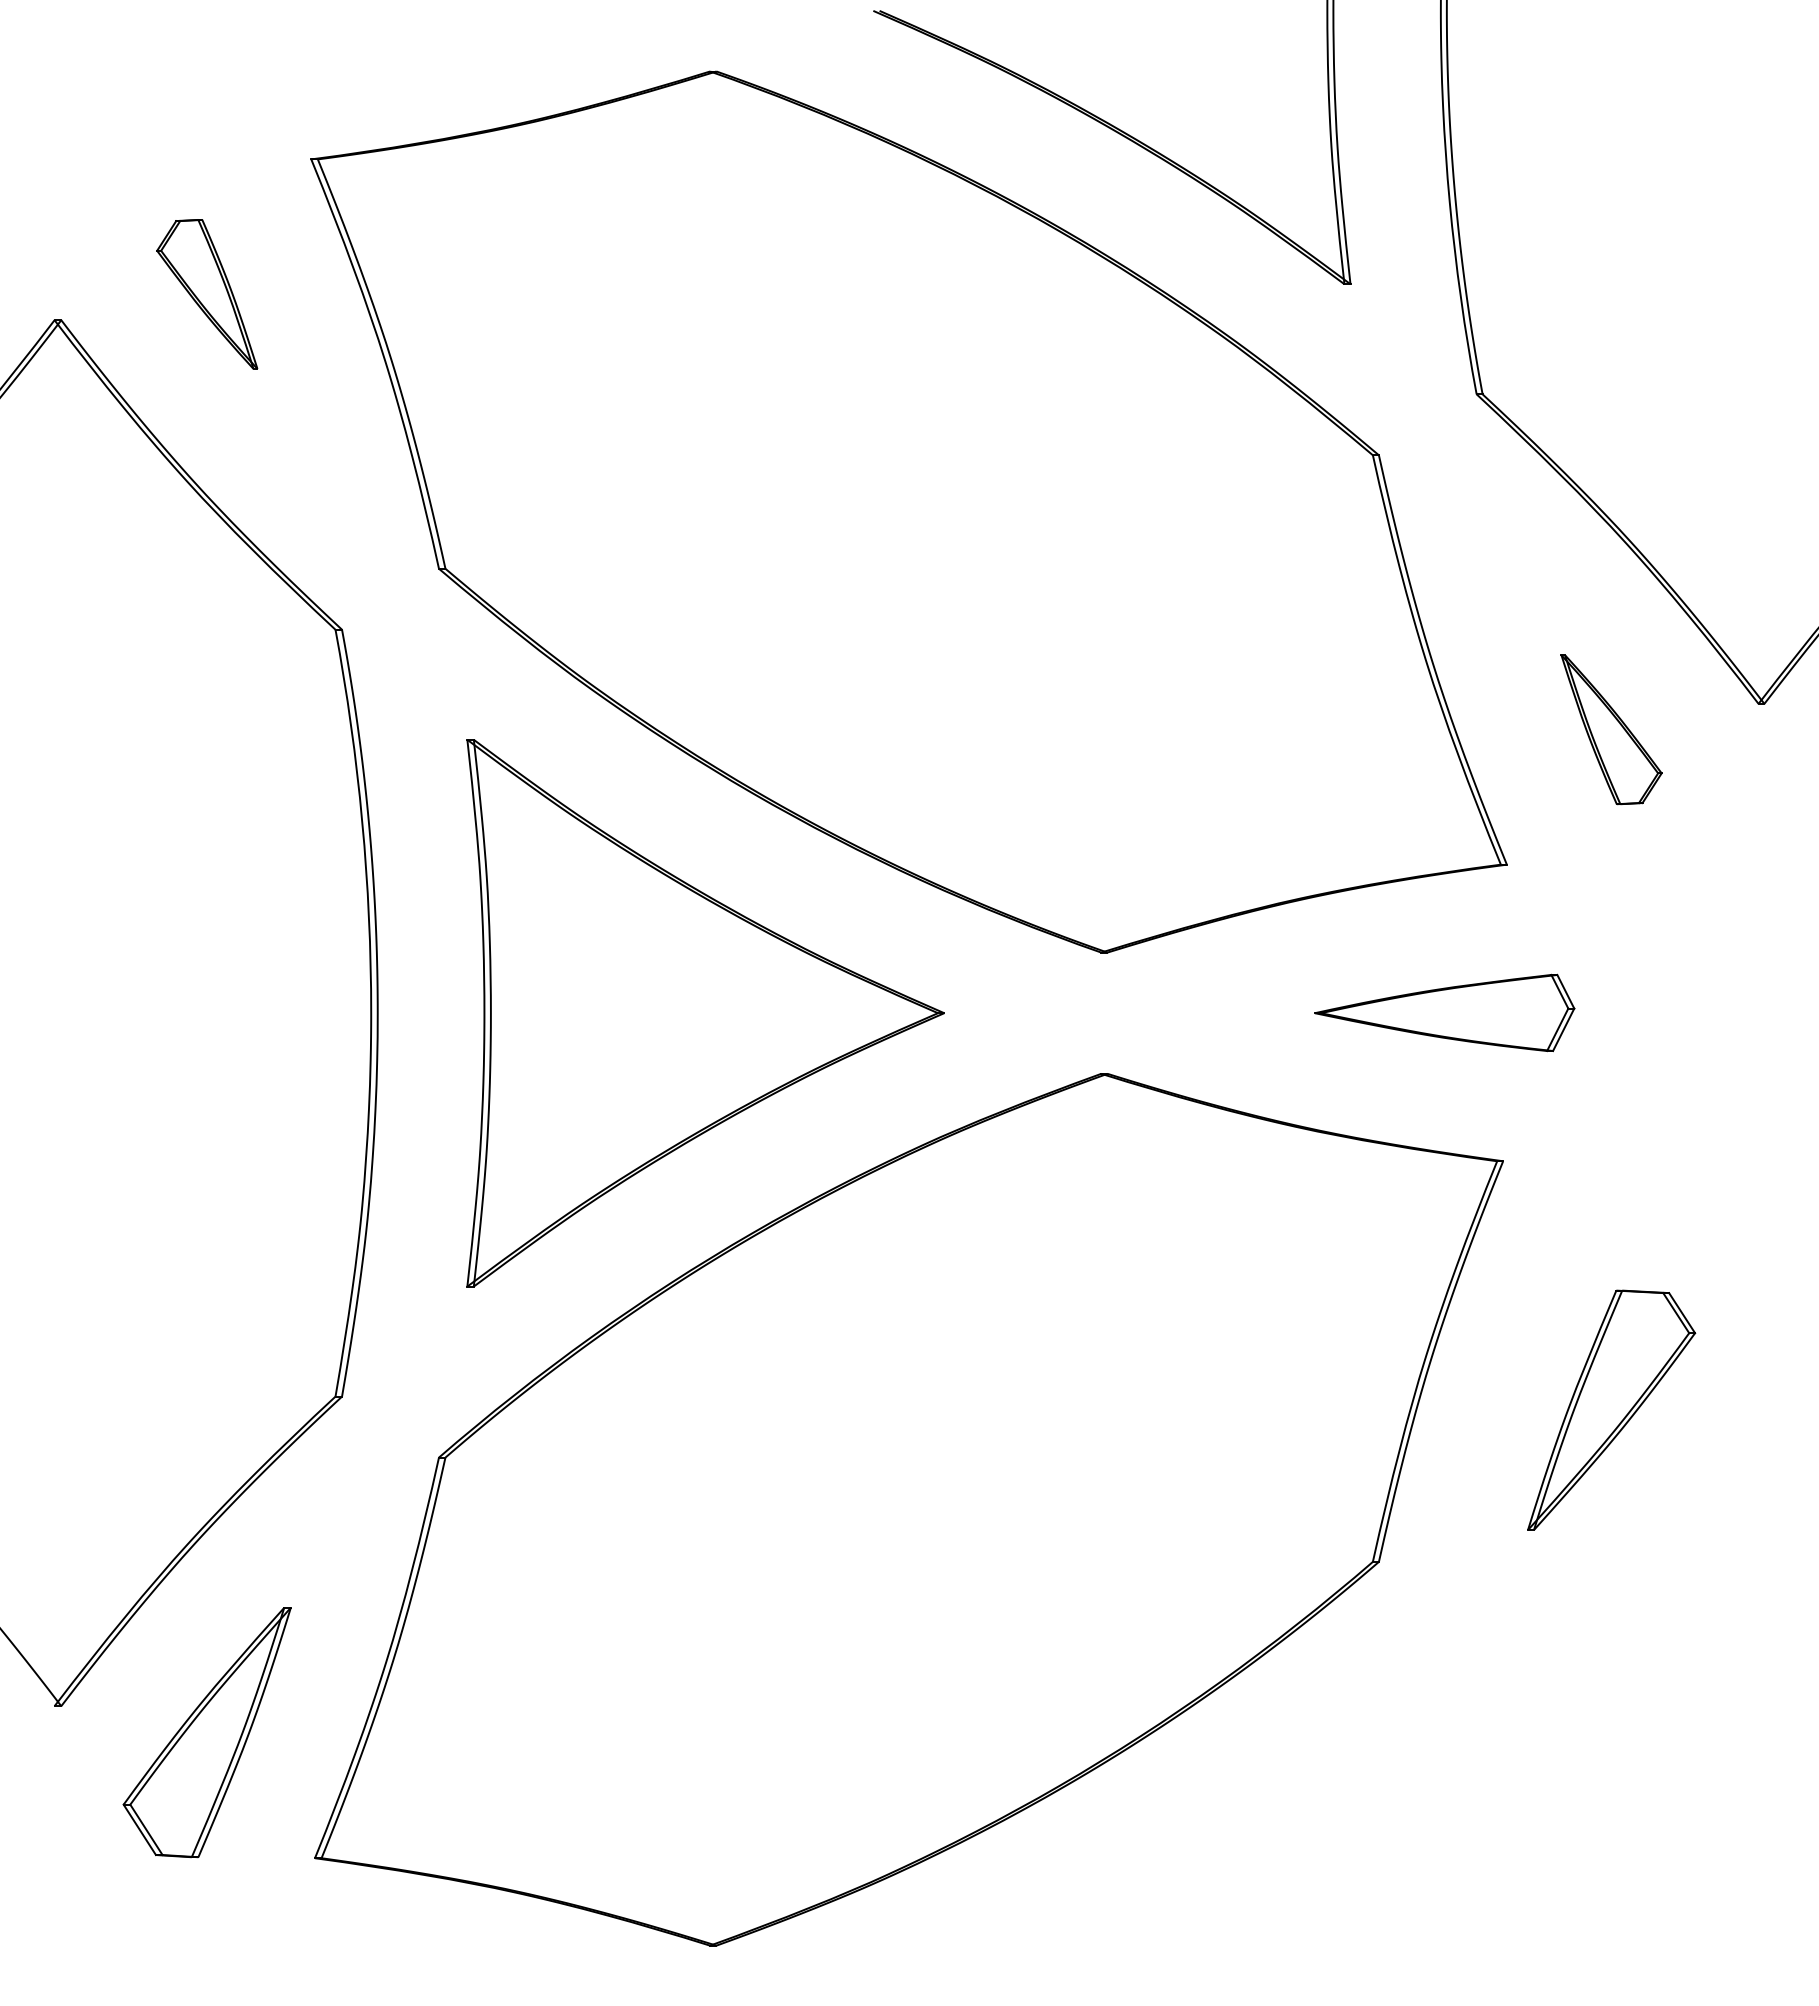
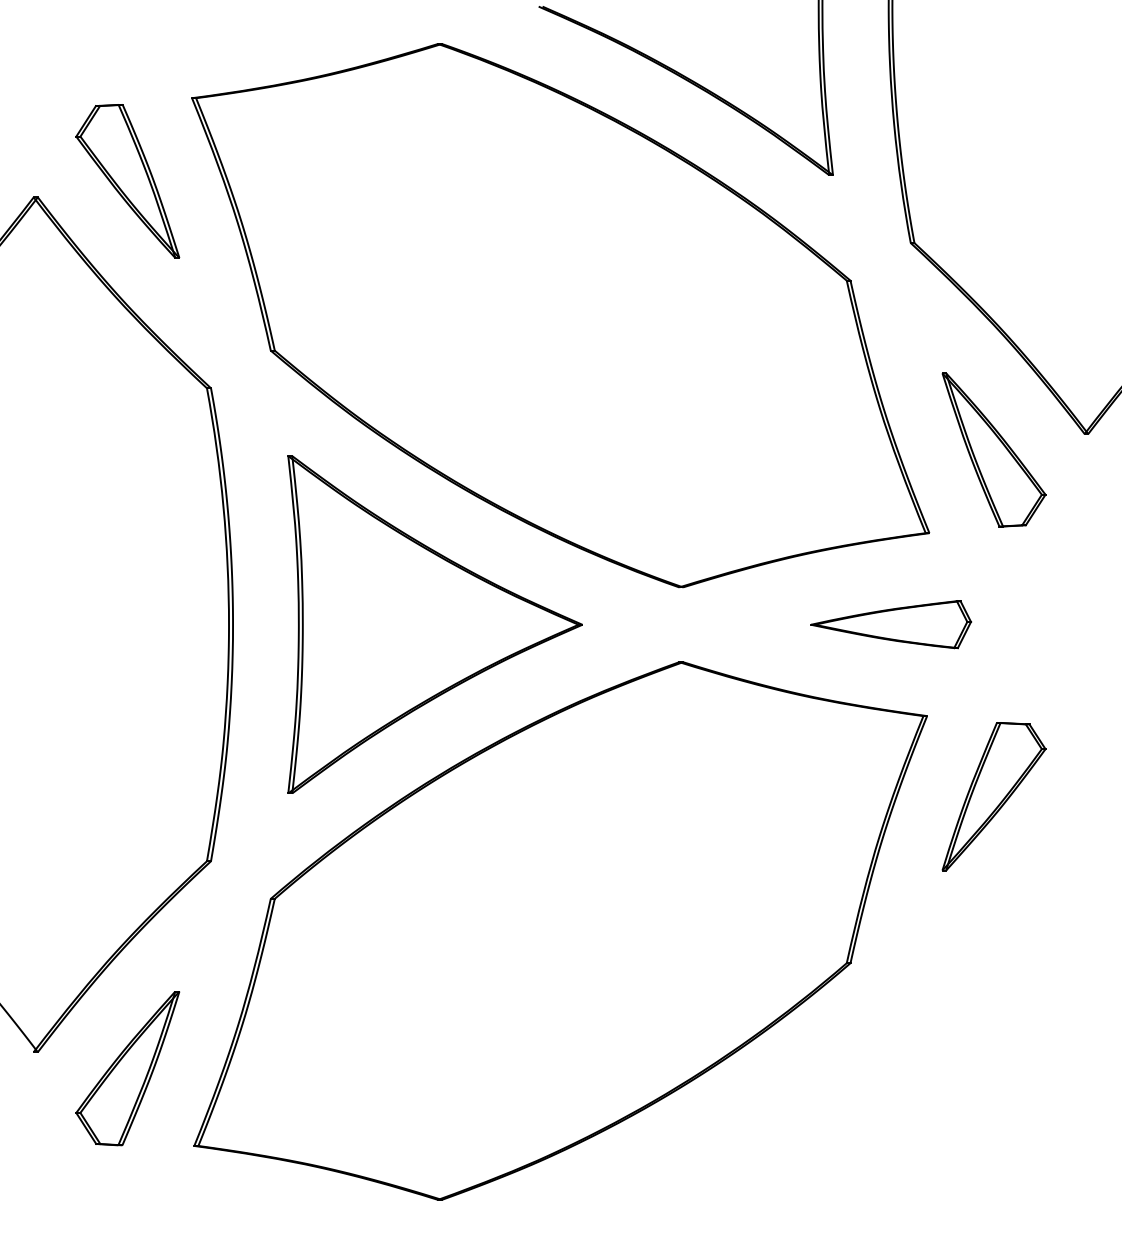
part: (206, 294) -> (127, 181), size x1.67
part: (1610, 728) -> (993, 449), size x1.67
part: (1610, 1409) -> (993, 796), moved

